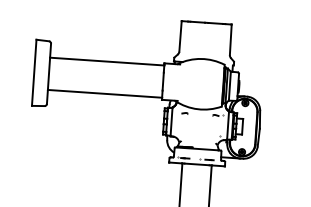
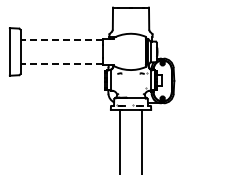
line: (107, 61) -> (61, 40), solid -> dashed
line: (104, 93) -> (61, 63), solid -> dashed

